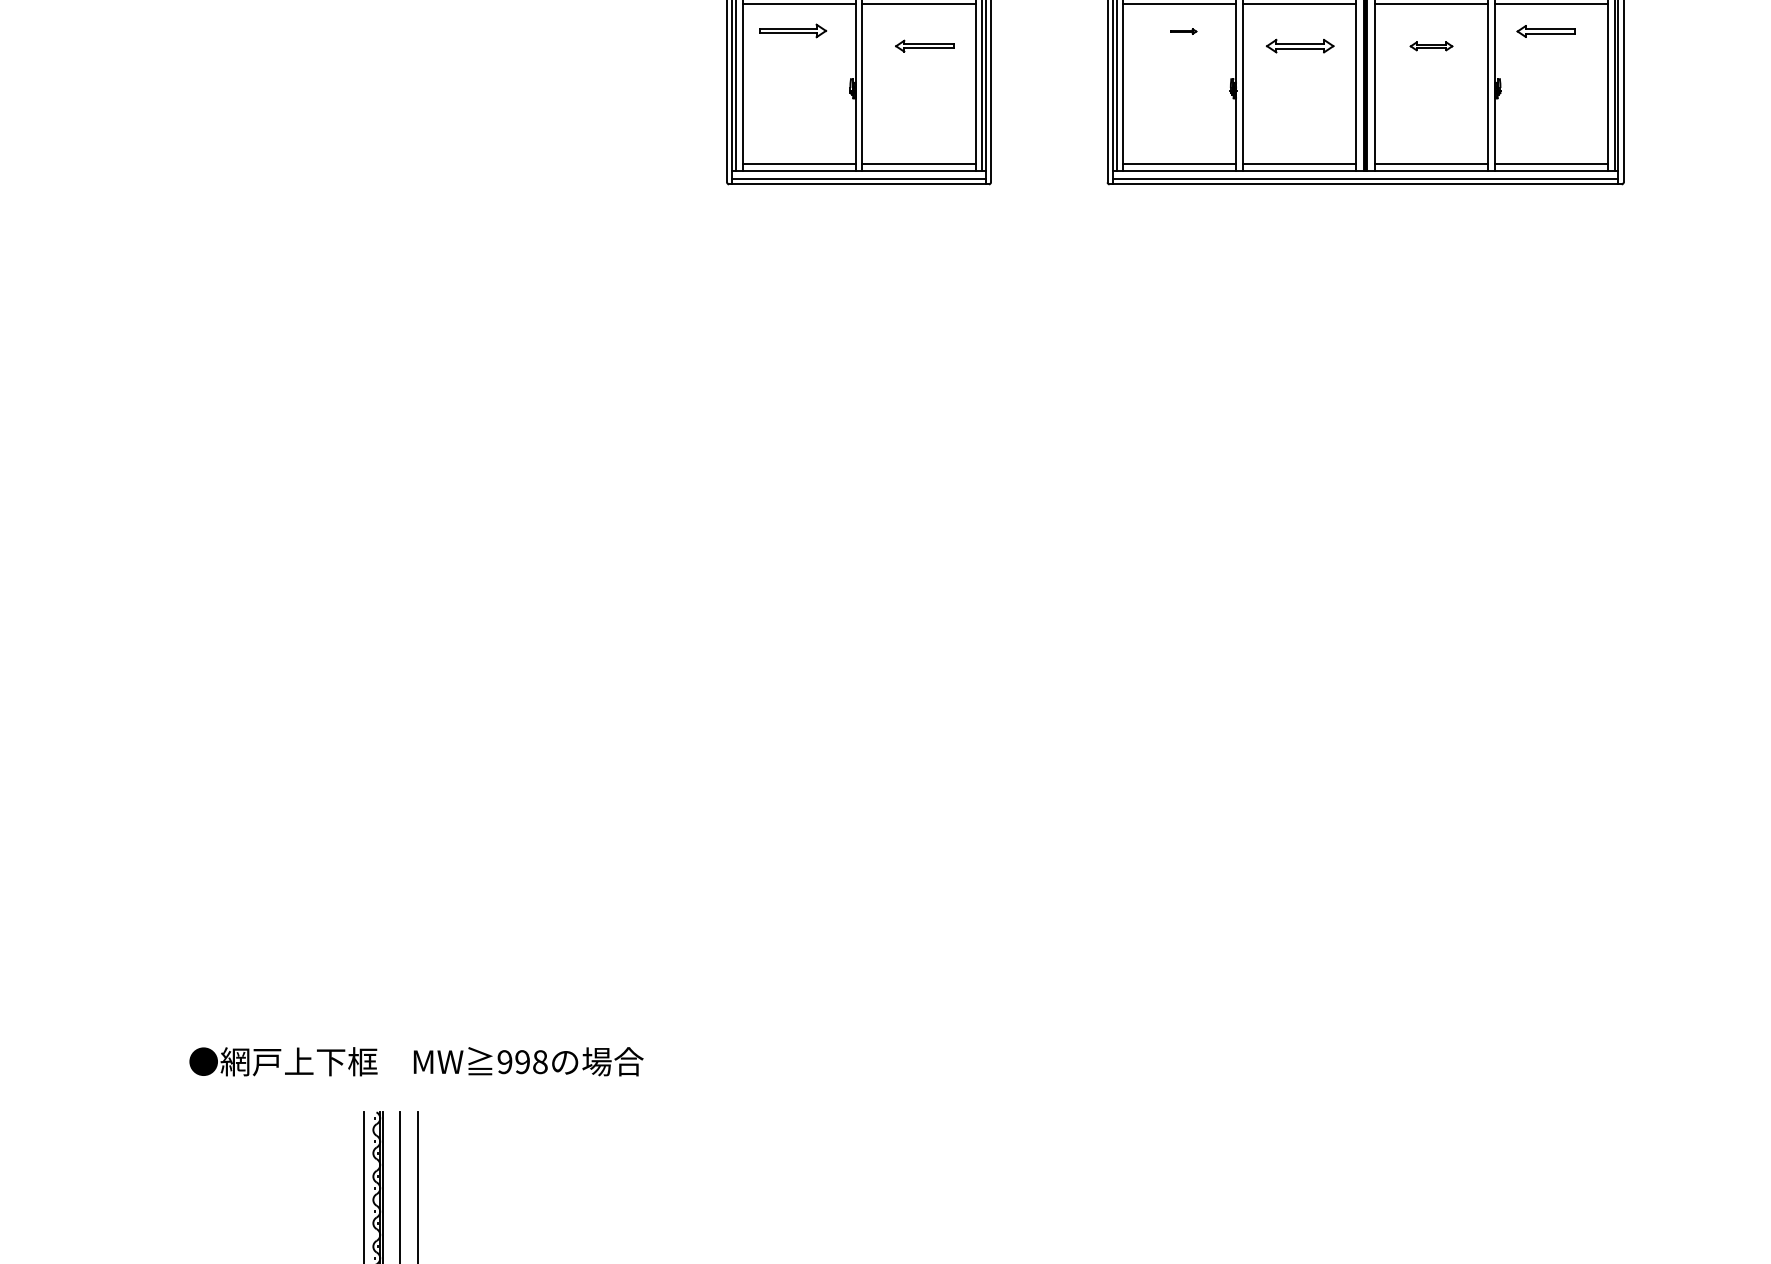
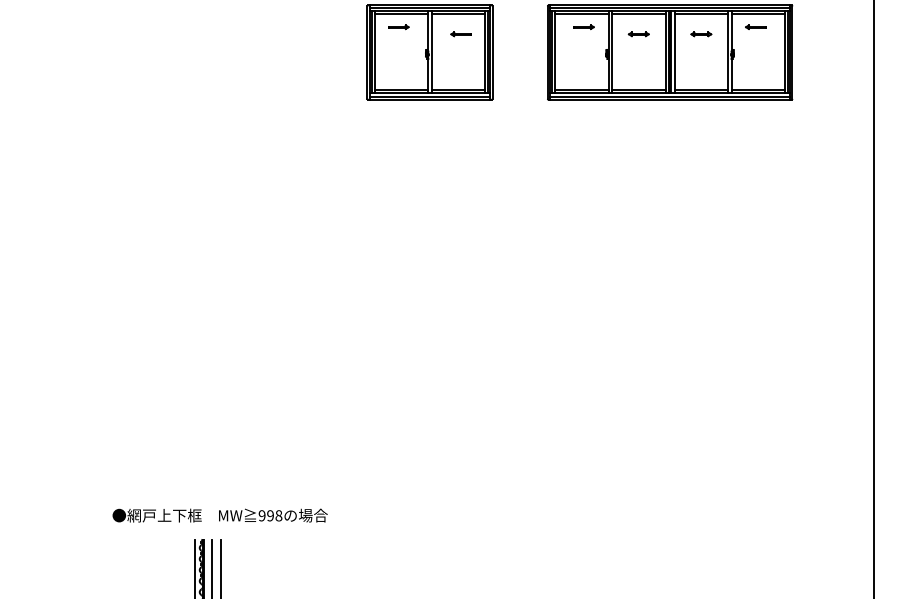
part: (1545, 29) -> (755, 26), size x0.71
part: (792, 31) -> (398, 27), size x0.62
part: (1182, 31) -> (583, 27), size x1.67
part: (923, 46) -> (460, 34), size x0.71
part: (1298, 46) -> (638, 34), size x0.62

